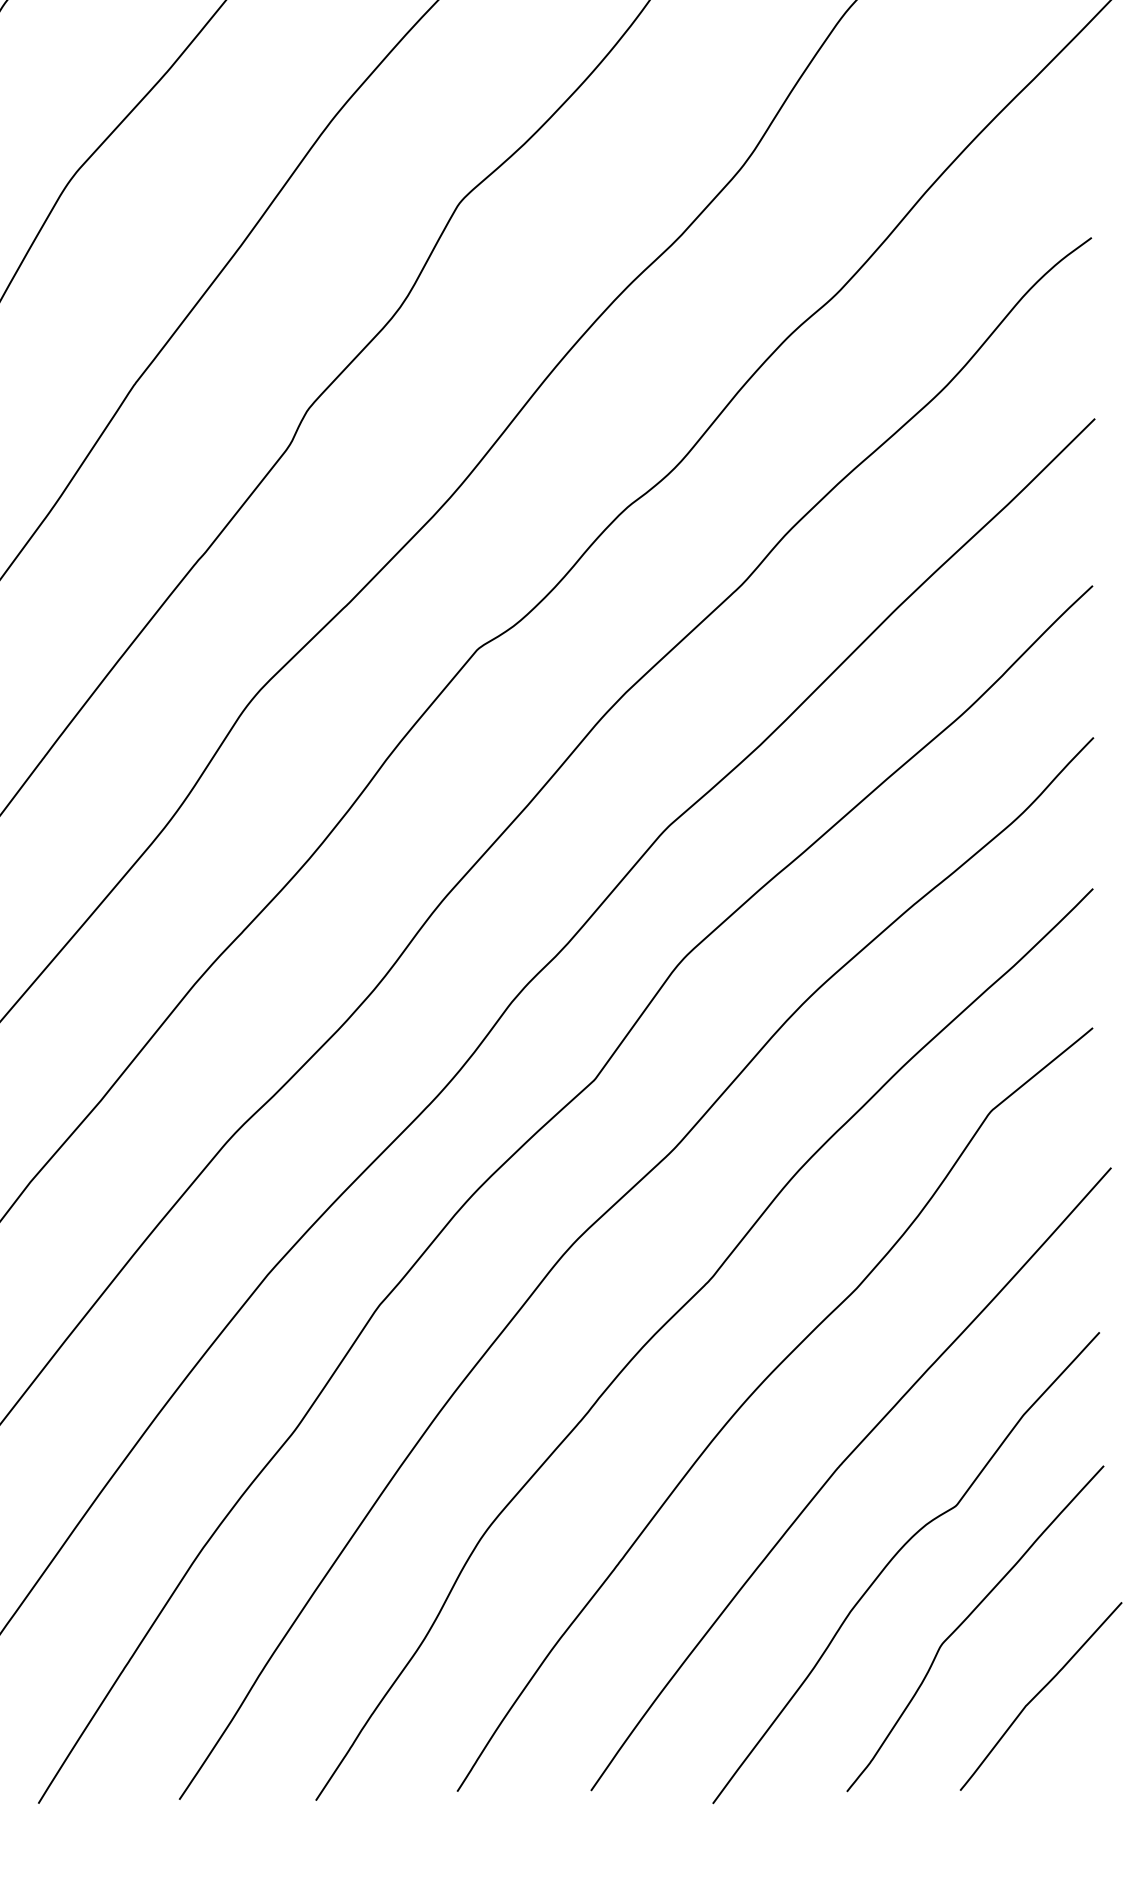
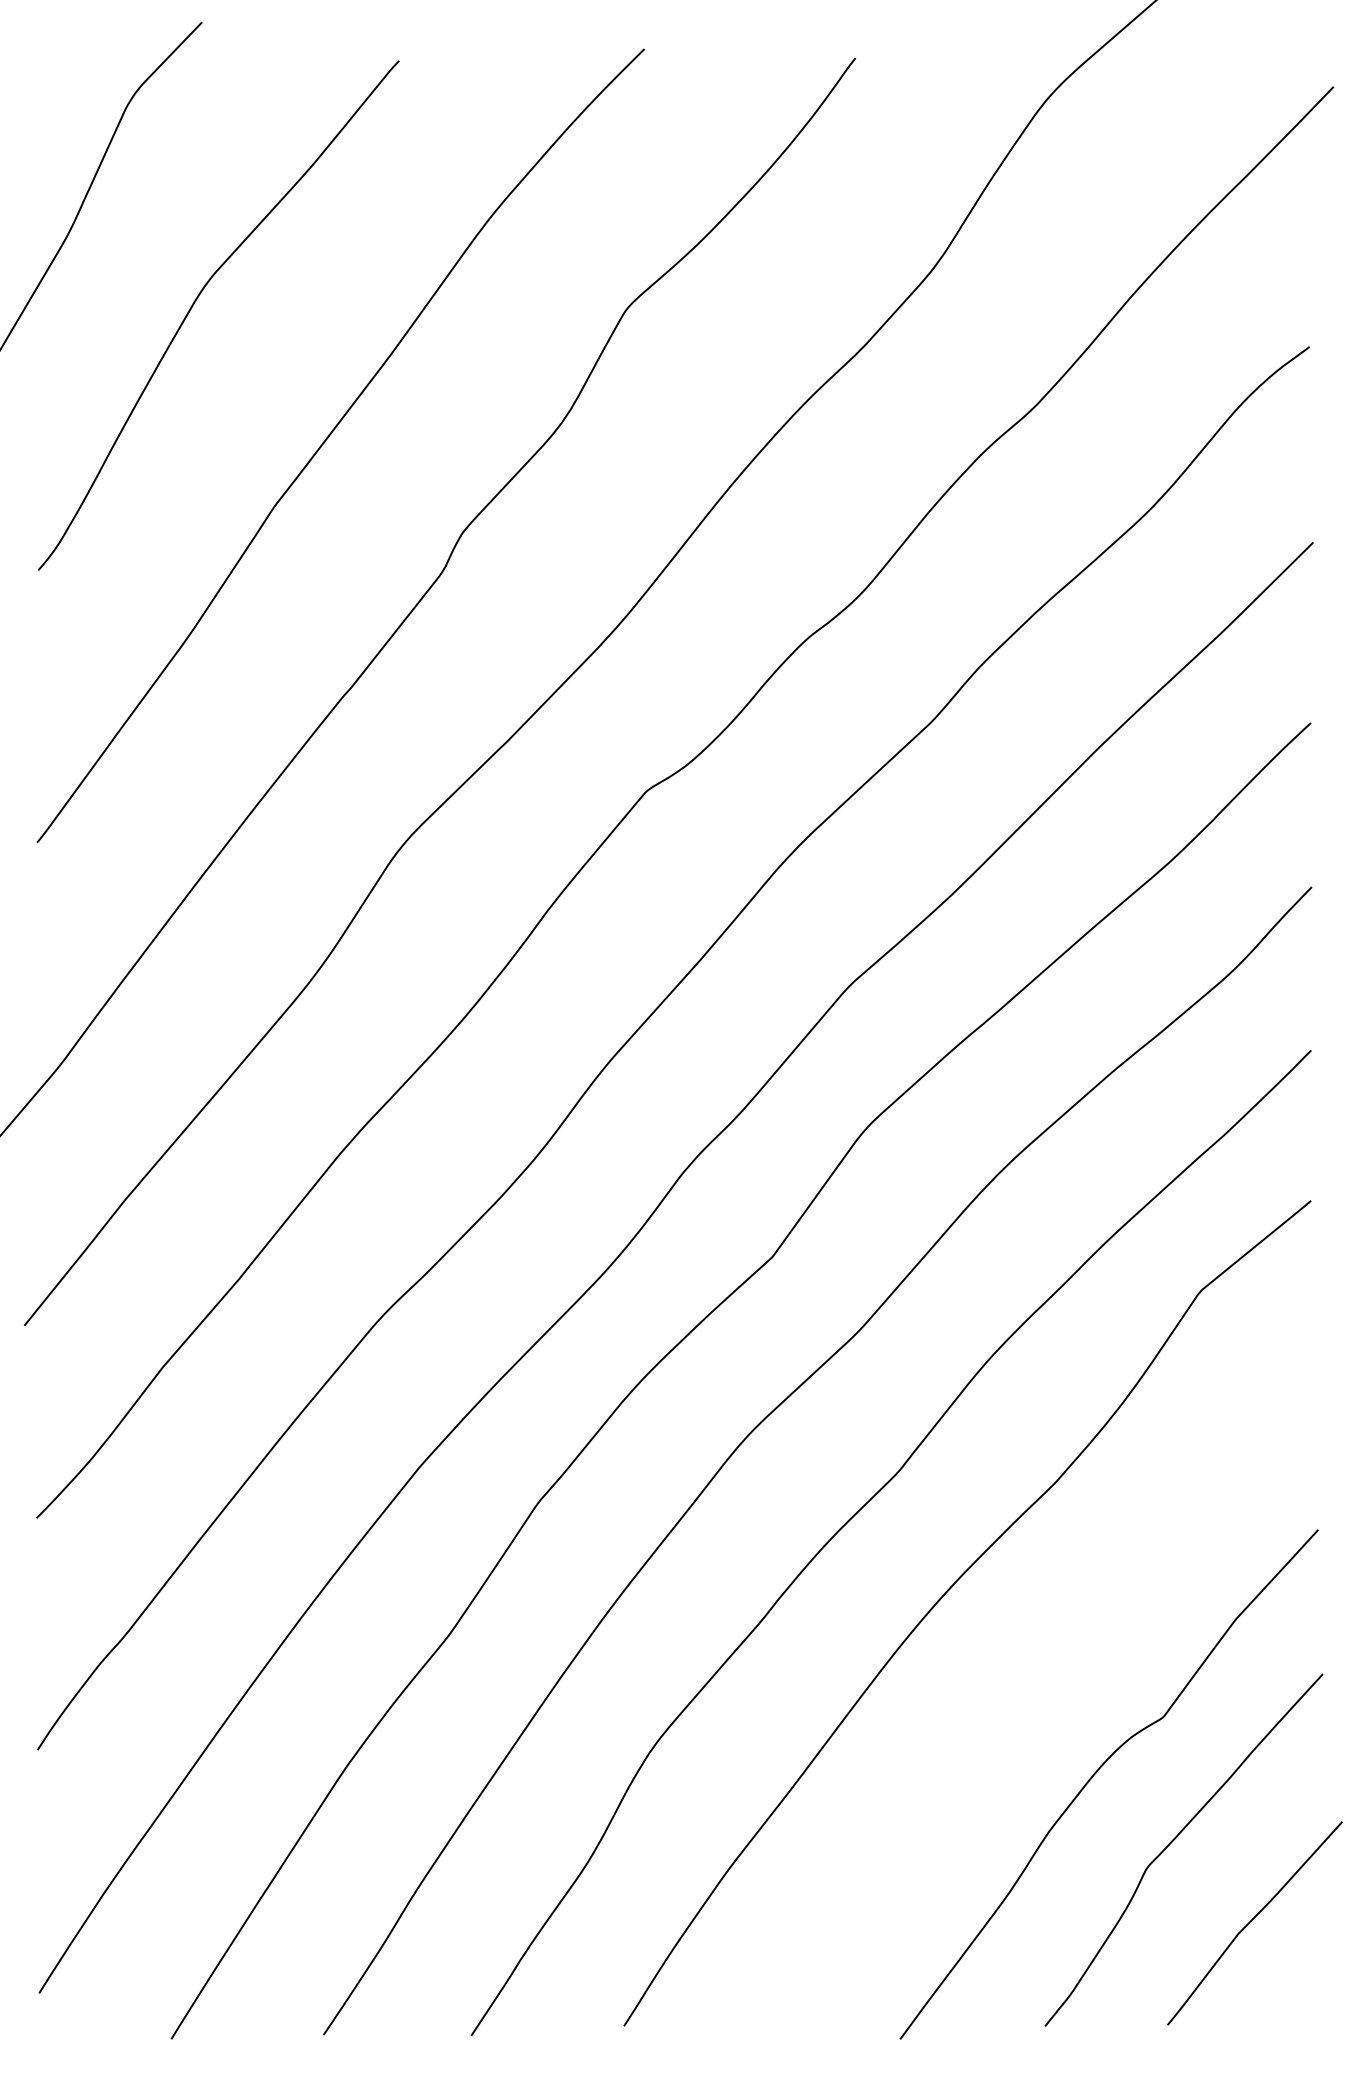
curve: (837, 1470) -> (1034, 1679), removed

